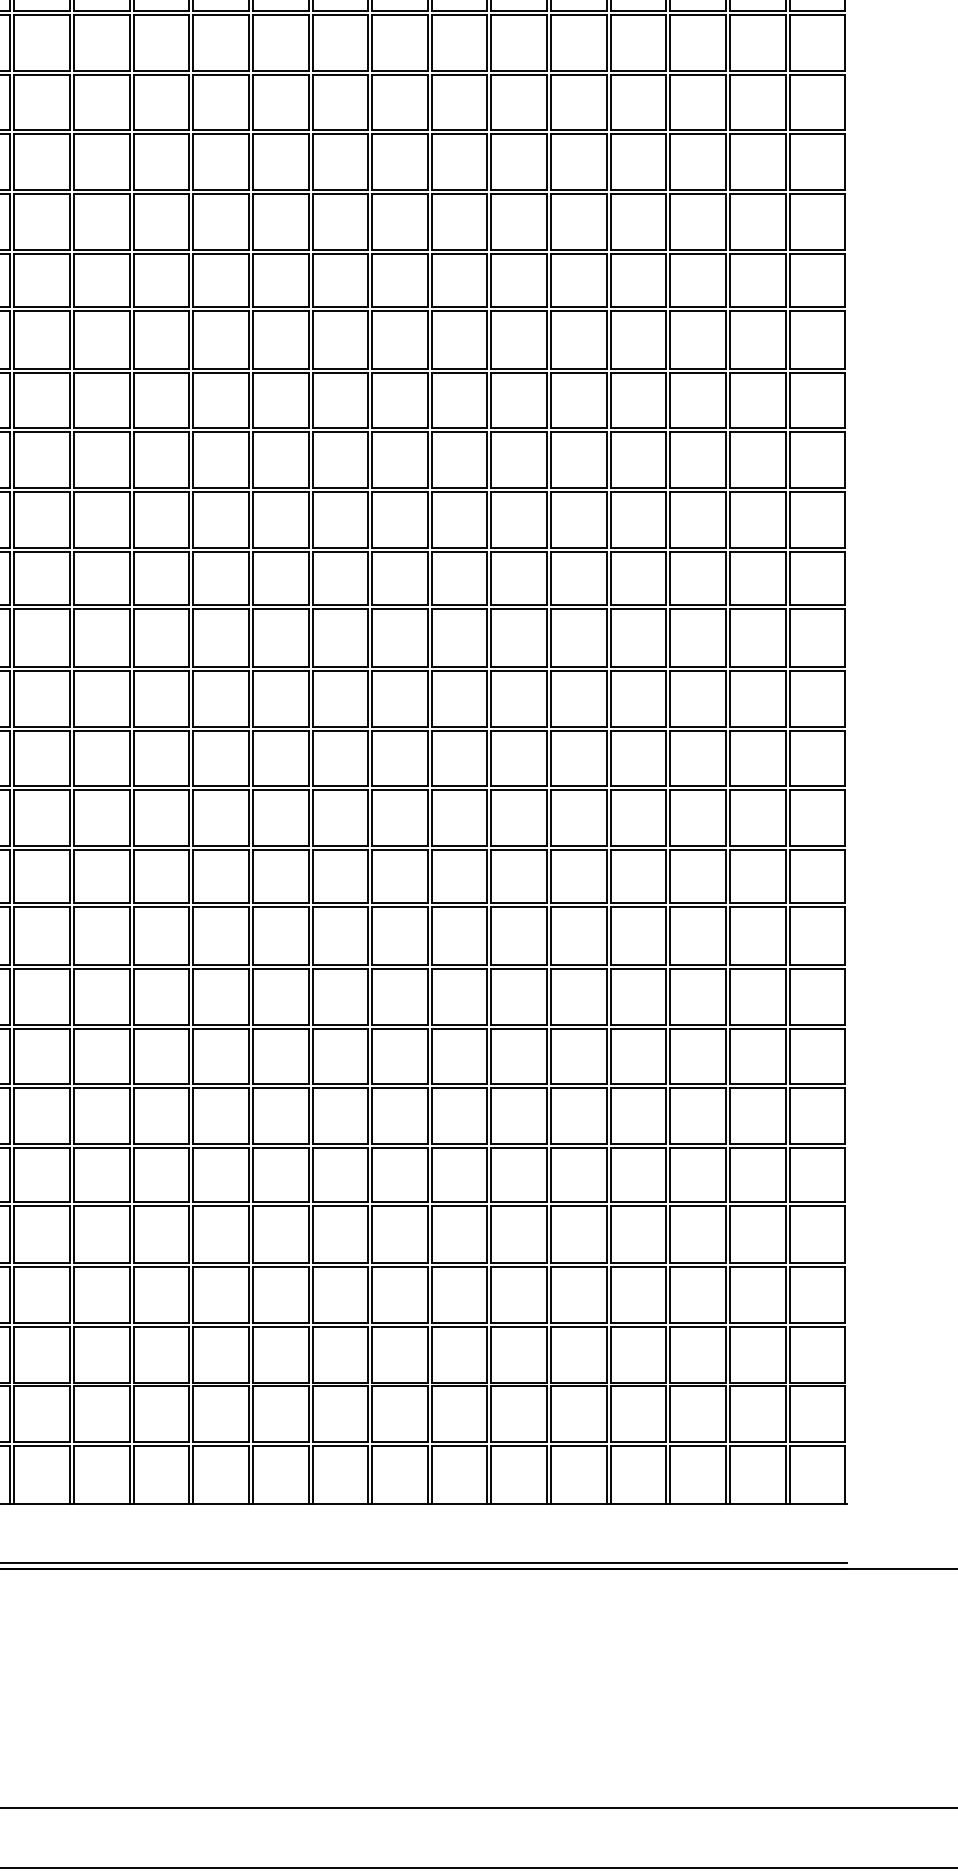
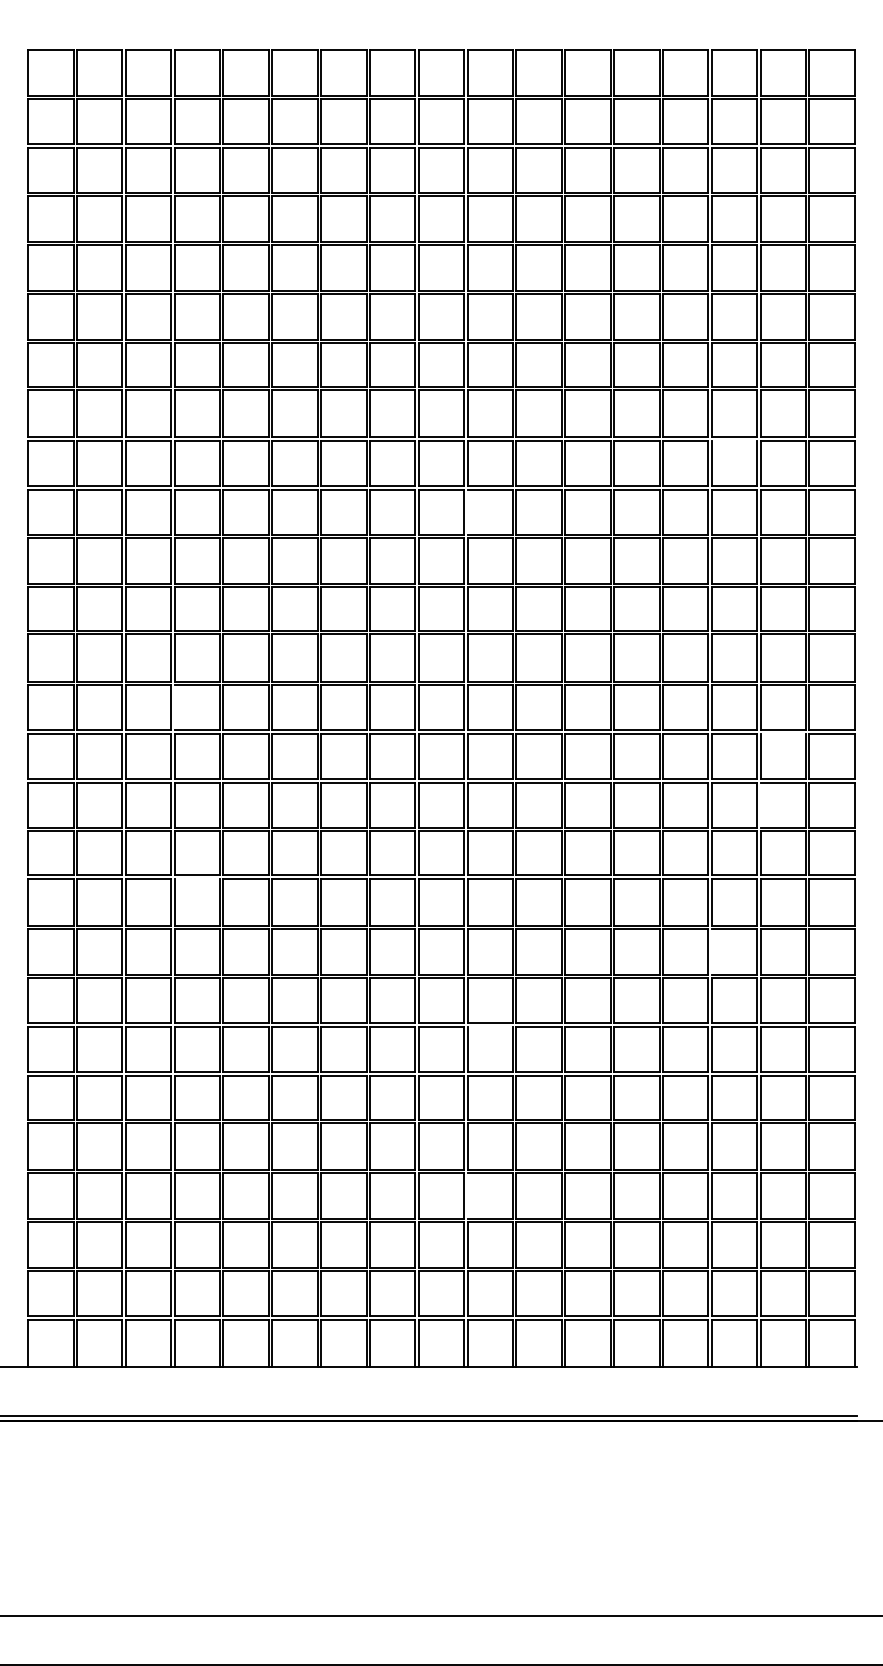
line: (698, 372) -> (734, 440), removed
line: (372, 460) -> (467, 512), removed
line: (14, 698) -> (174, 707), removed
line: (757, 730) -> (783, 733), removed
line: (729, 818) -> (760, 805), removed
line: (42, 907) -> (197, 878), removed
line: (670, 996) -> (711, 951), removed
line: (400, 1088) -> (490, 1026), removed
line: (372, 1294) -> (467, 1195), removed

